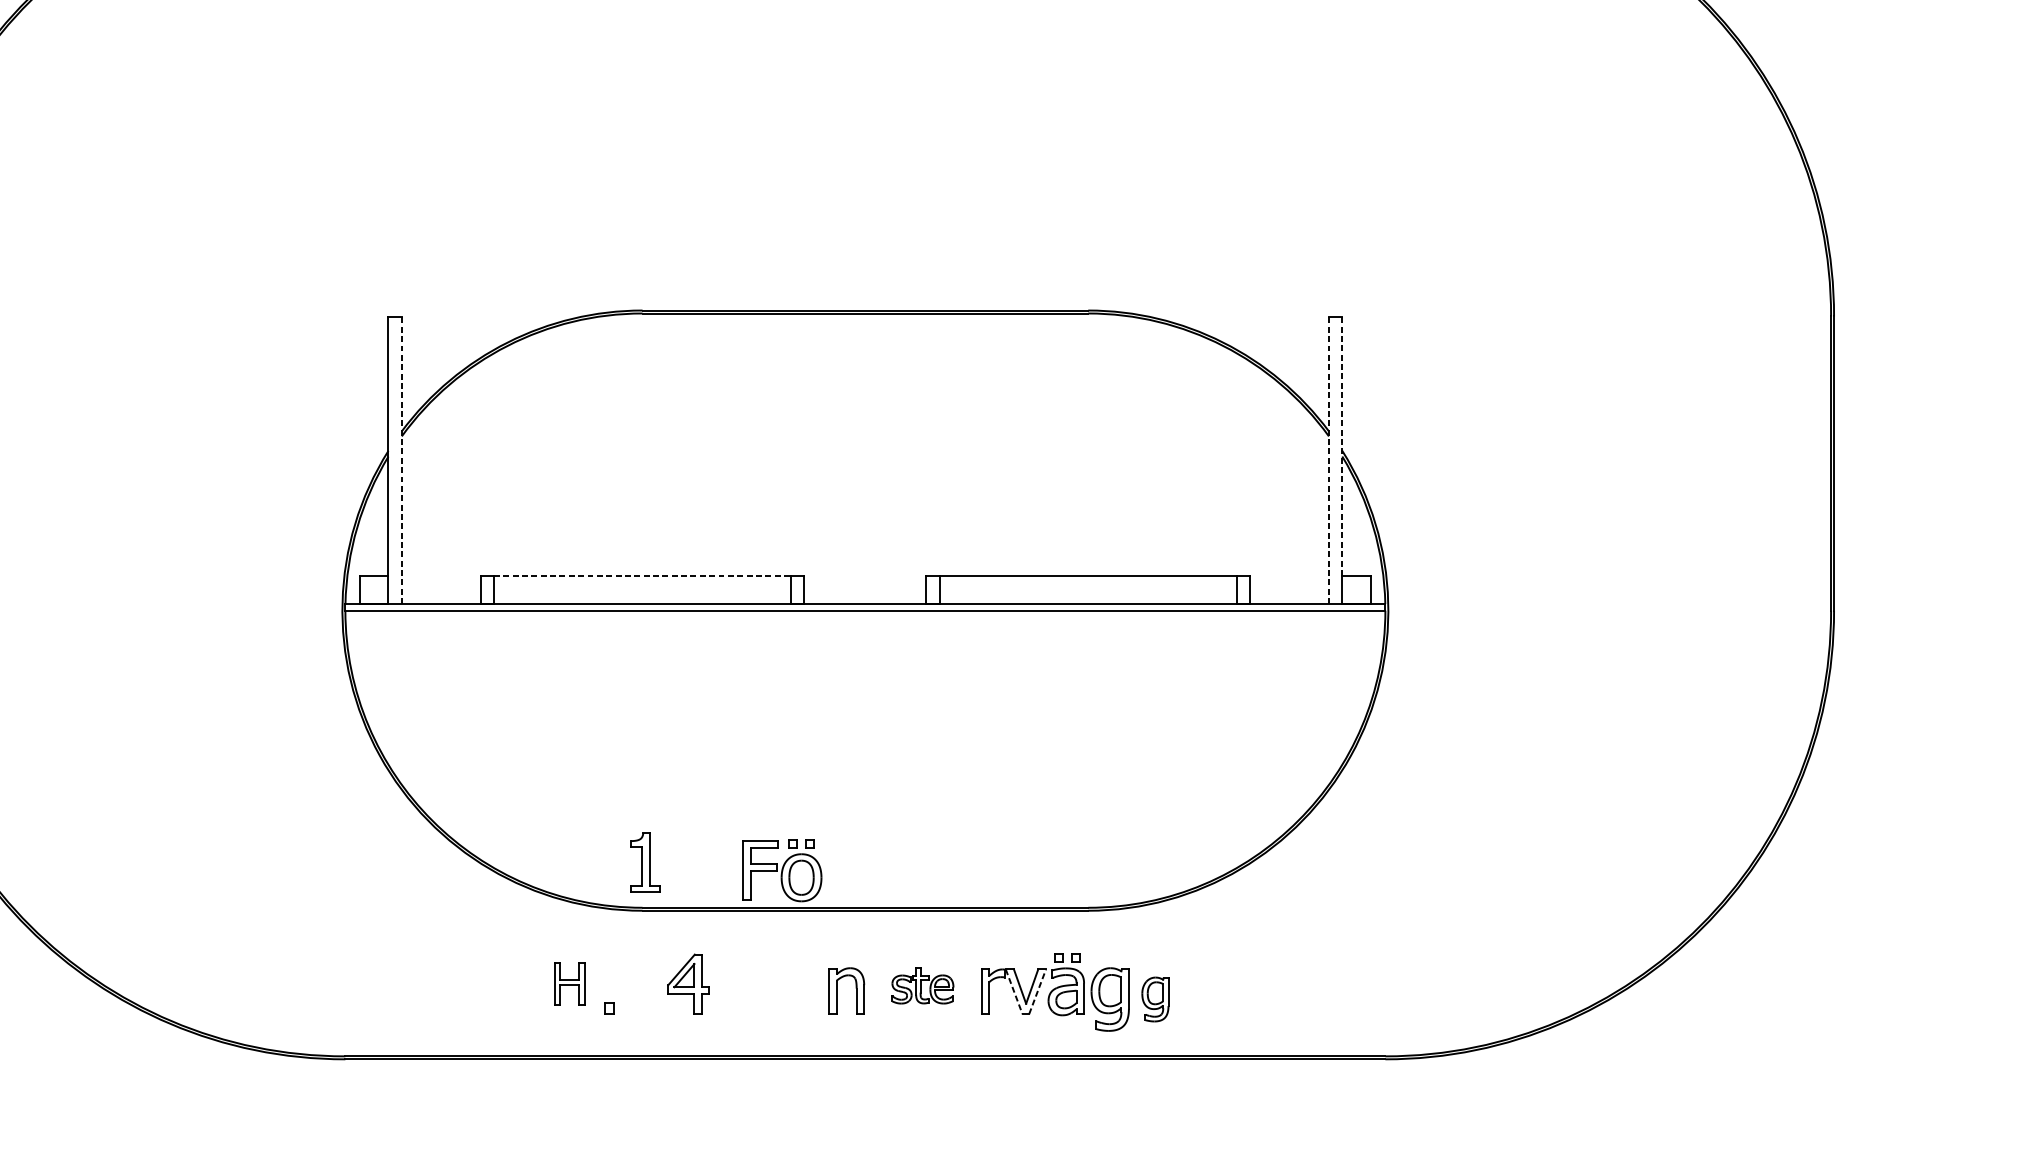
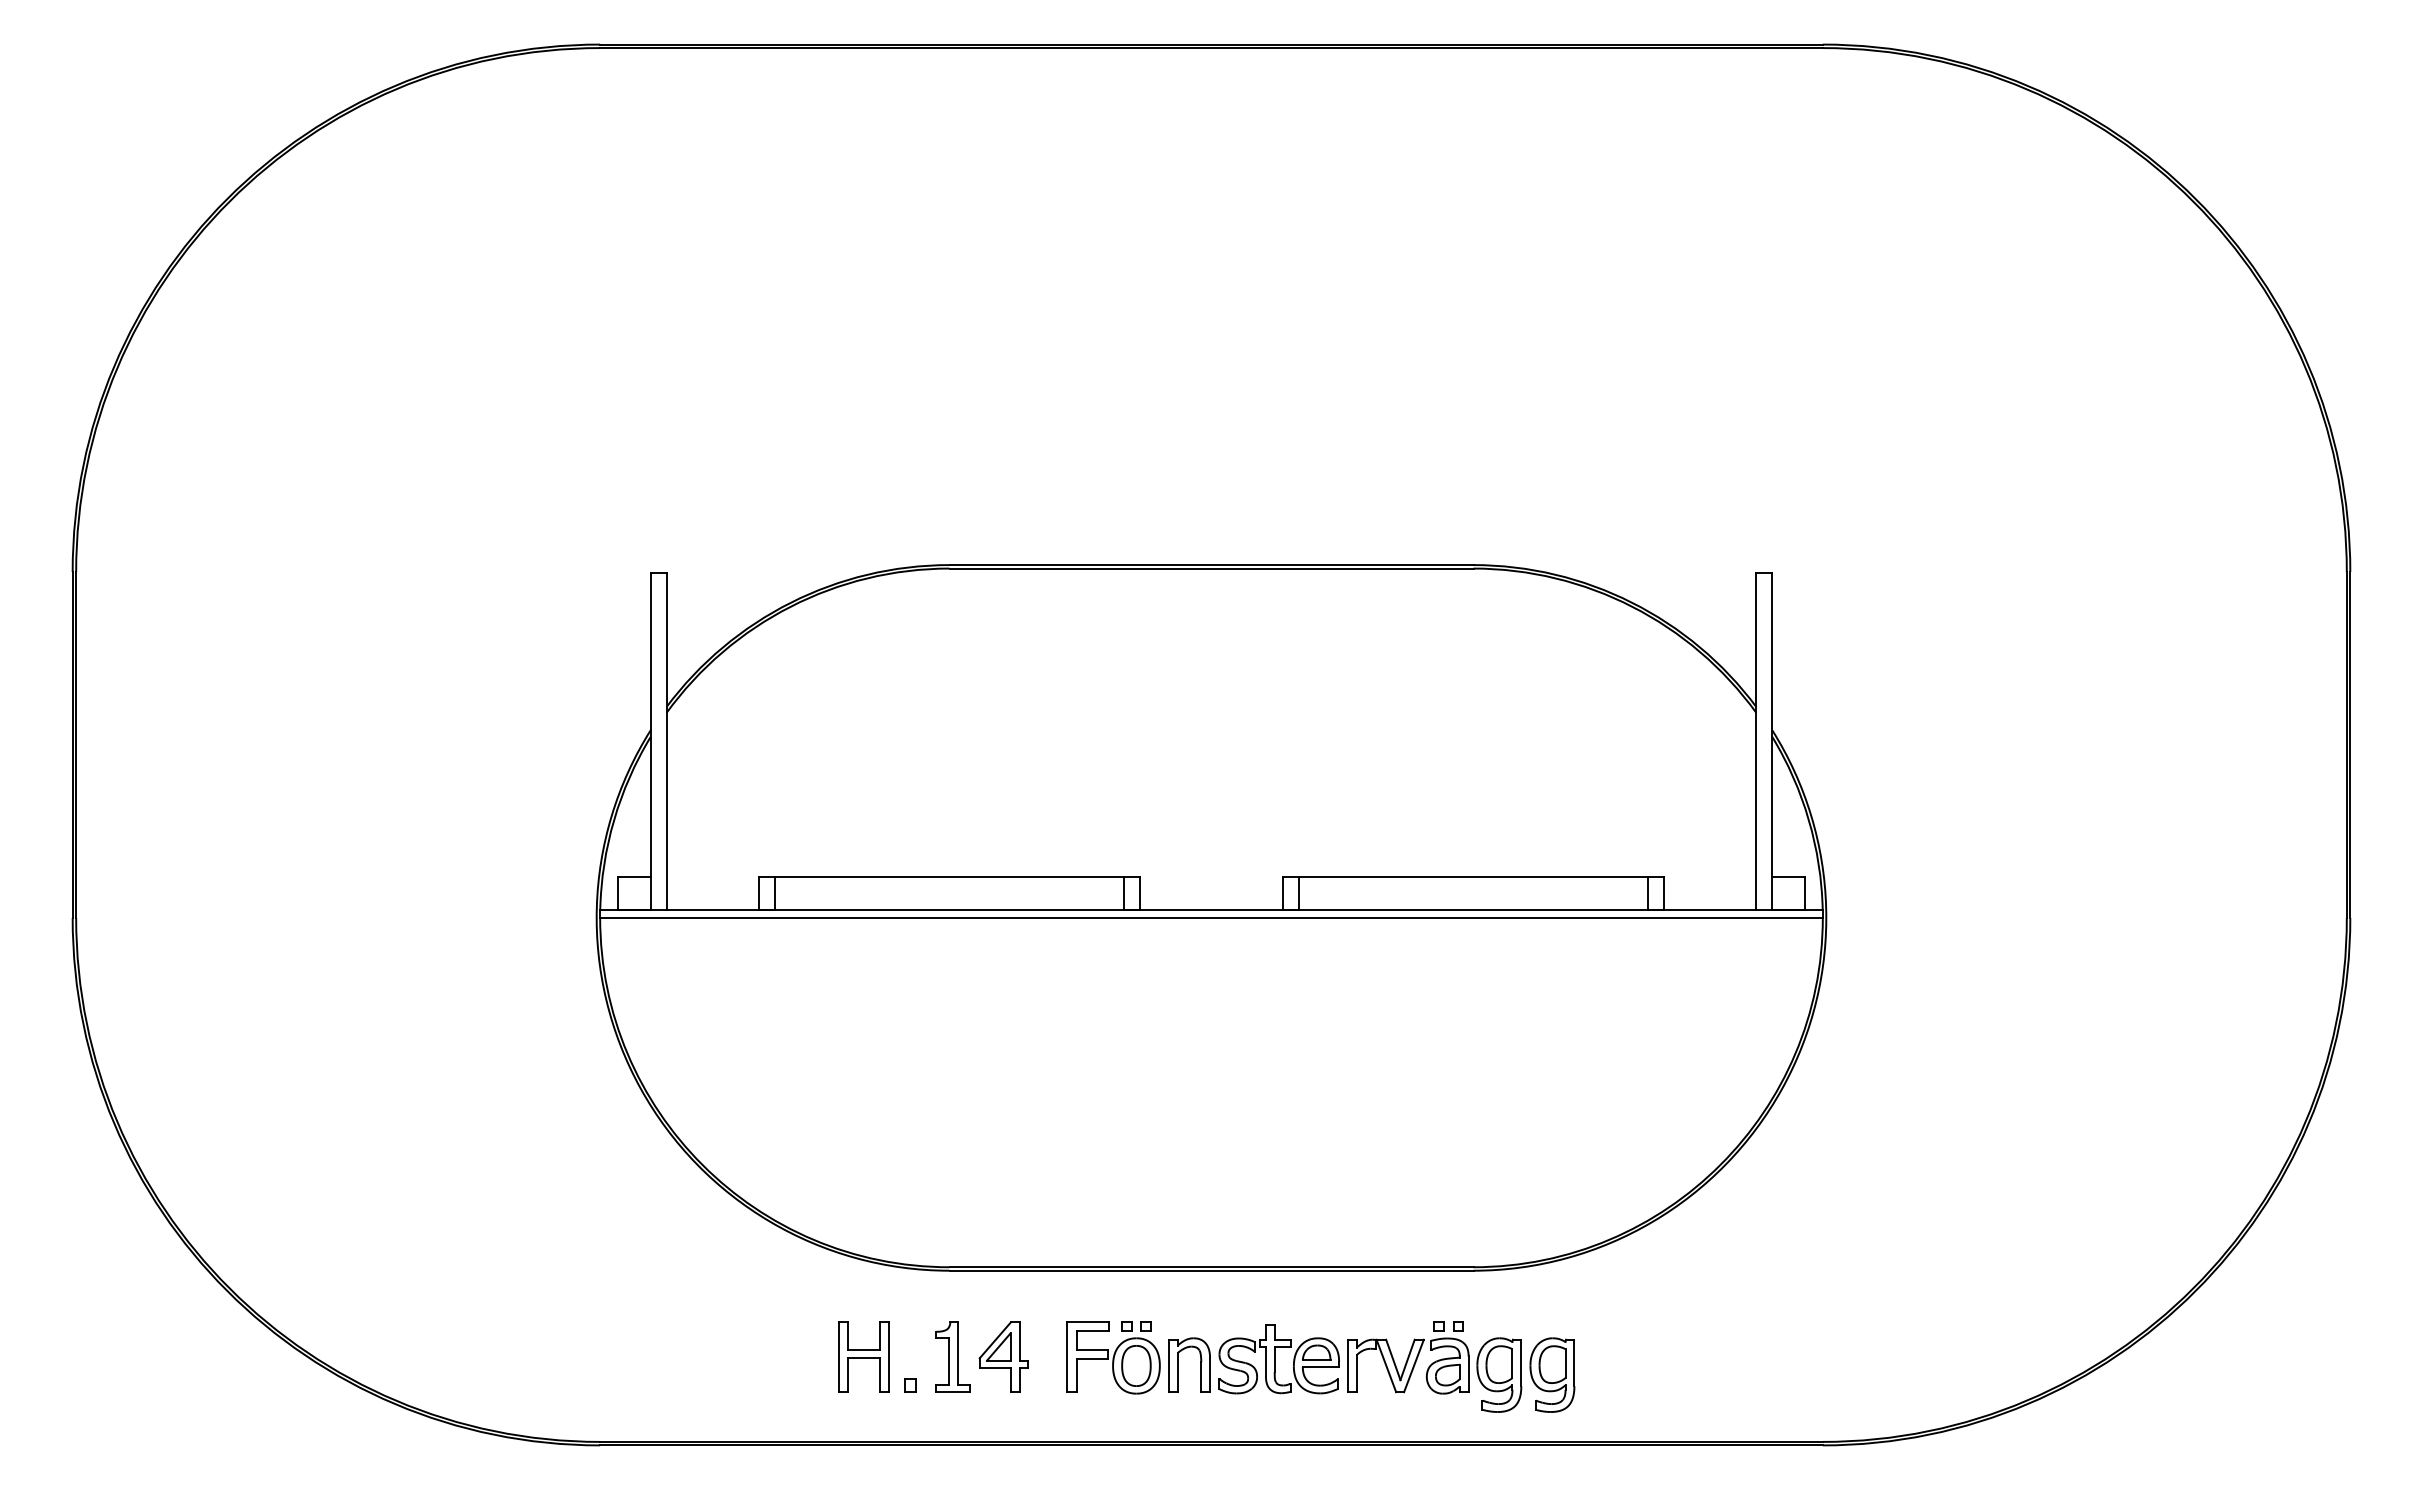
line: (1342, 446) -> (1772, 725), dashed -> solid
line: (401, 460) -> (666, 741), dashed -> solid
line: (1328, 460) -> (1756, 741), dashed -> solid
line: (642, 576) -> (949, 877), dashed -> solid
part: (645, 862) -> (952, 1356), moved
part: (782, 870) -> (1113, 1357), moved
part: (569, 983) -> (863, 1356), size x1.43
part: (922, 986) -> (1278, 1359), size x1.67
line: (1014, 991) -> (1386, 1365), dashed -> solid
line: (1038, 991) -> (1414, 1365), dashed -> solid
part: (1155, 999) -> (1552, 1374), size x1.43

